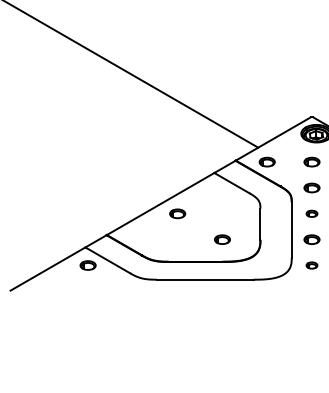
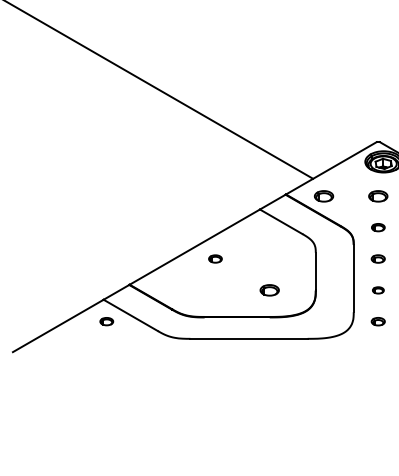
part: (312, 187) -> (378, 227), size x0.7
part: (177, 213) -> (215, 258), size x0.7
part: (312, 239) -> (378, 290), size x0.6
part: (87, 265) -> (106, 321), size x0.7

